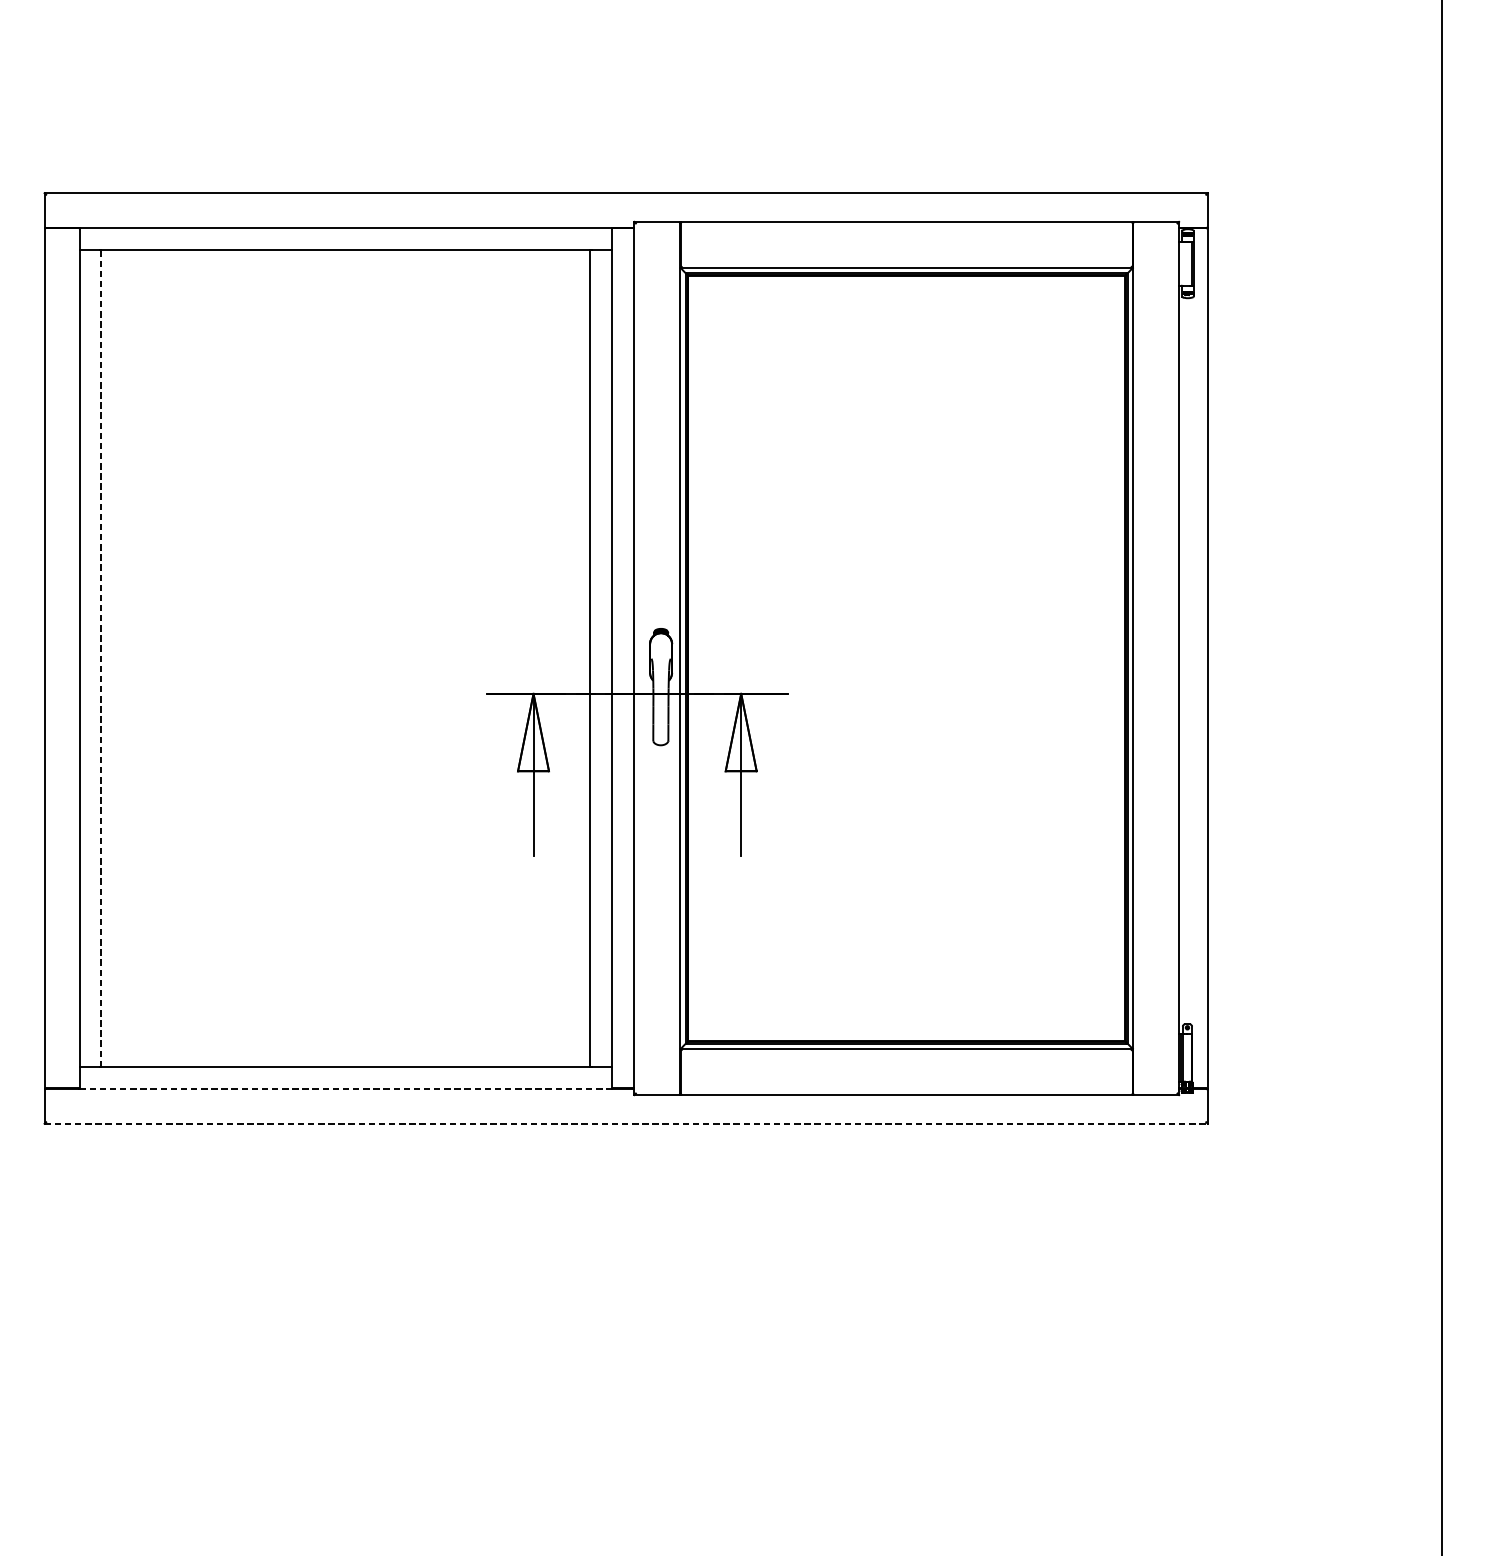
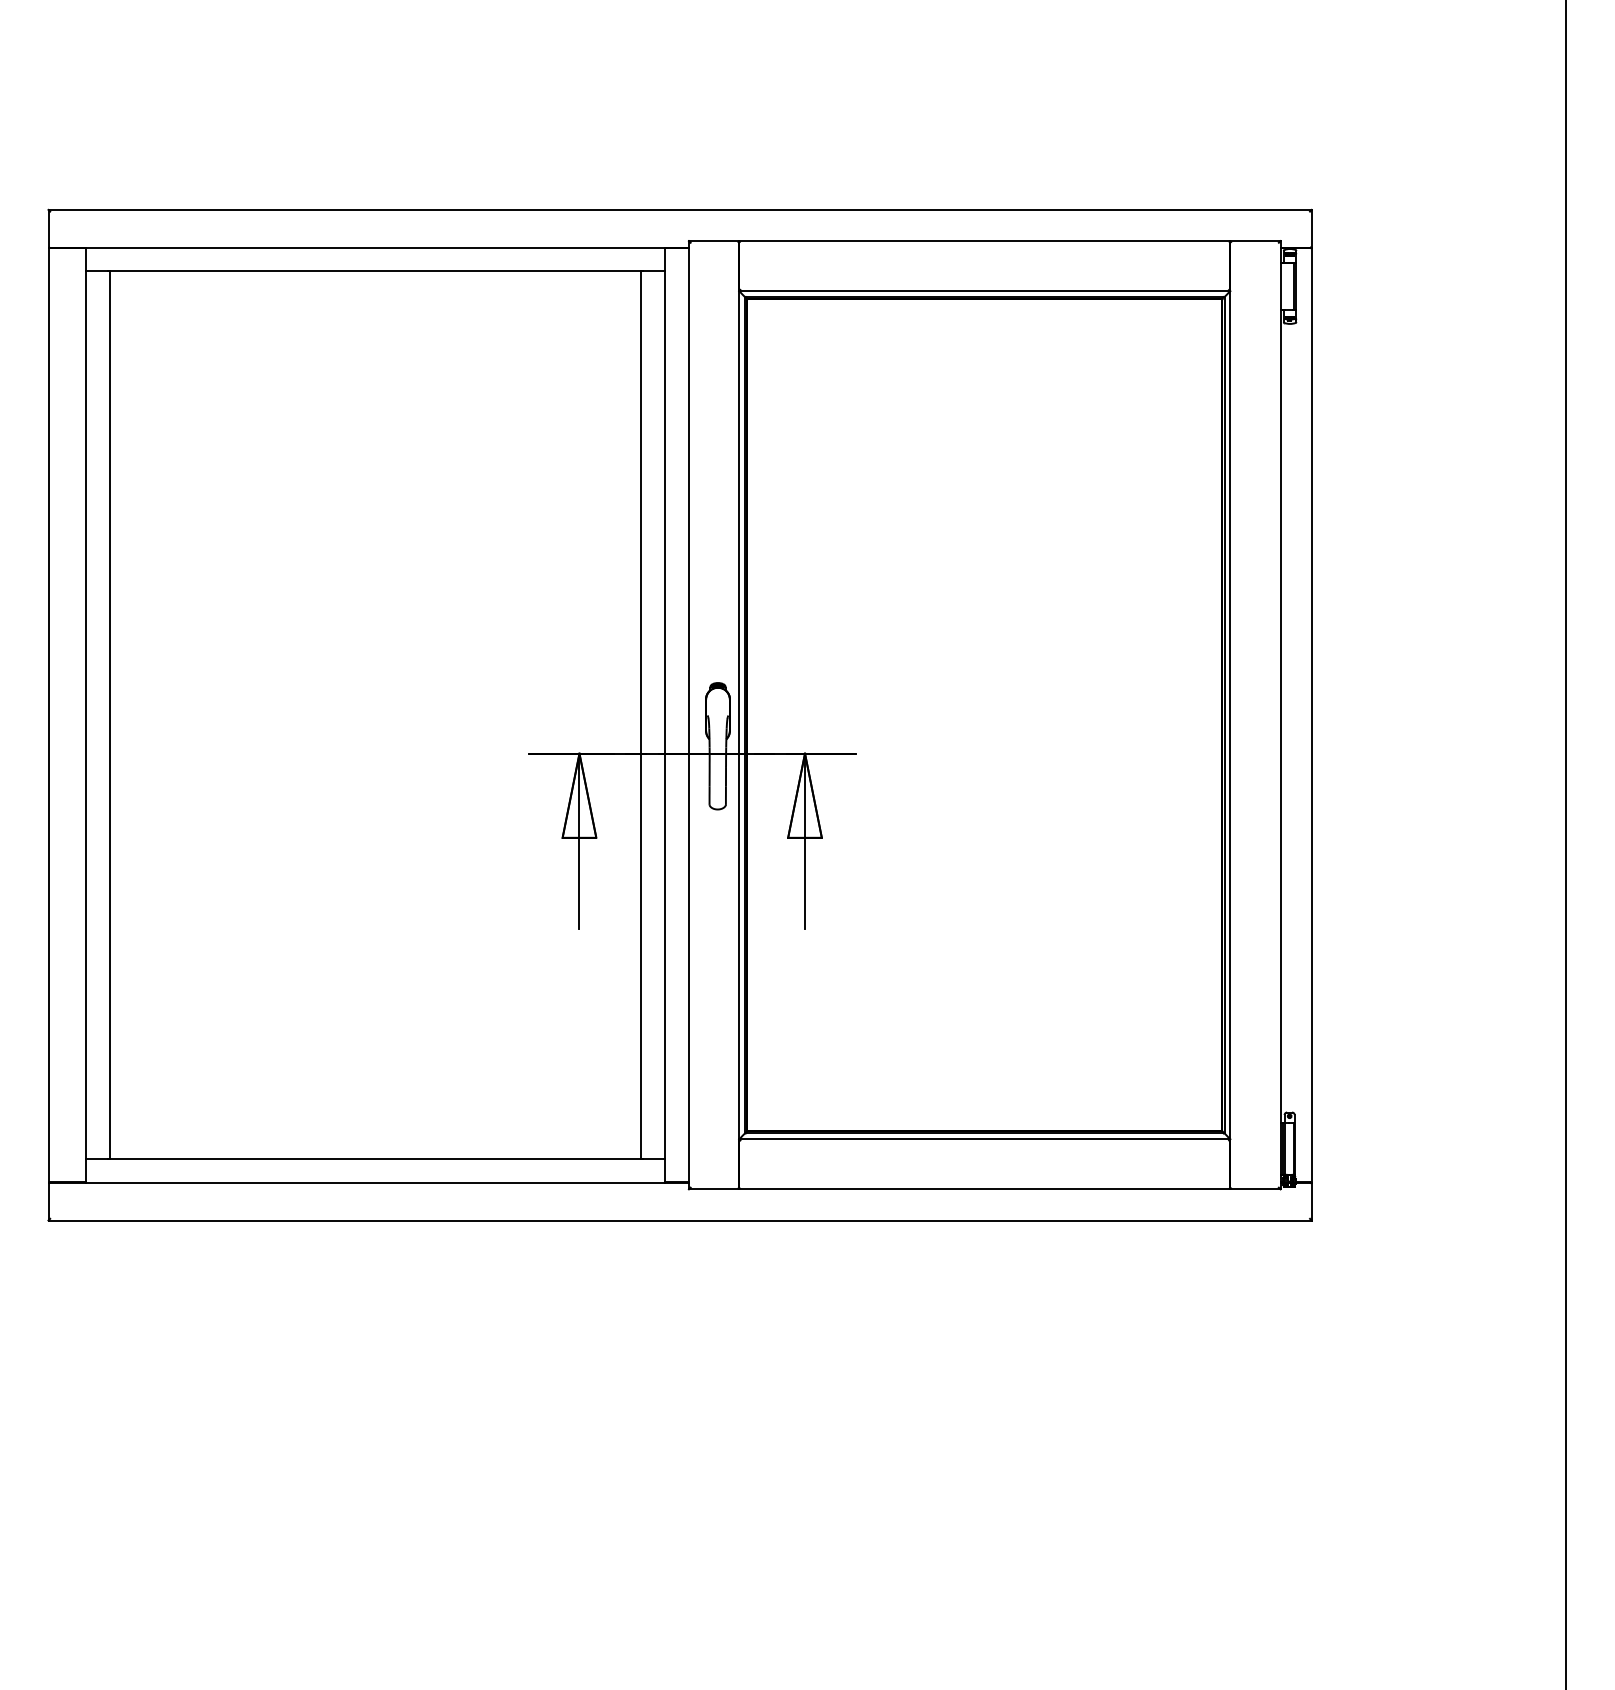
line: (100, 658) -> (109, 715), dashed -> solid
line: (345, 1088) -> (375, 1182), dashed -> solid
line: (626, 1123) -> (680, 1220), dashed -> solid

